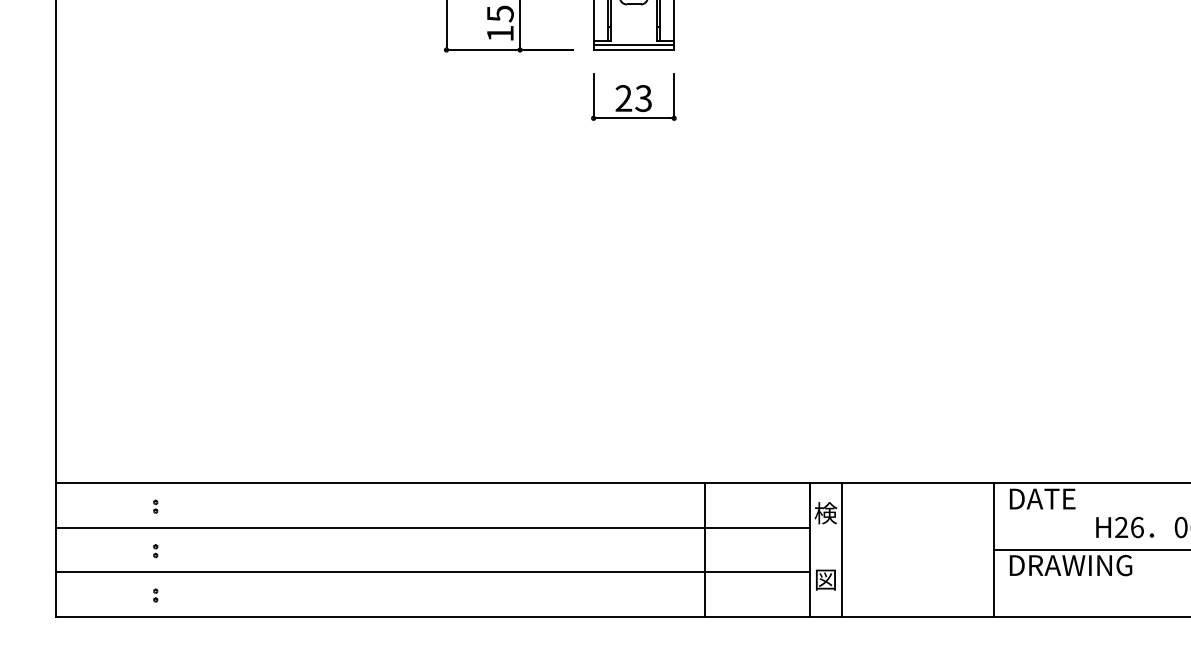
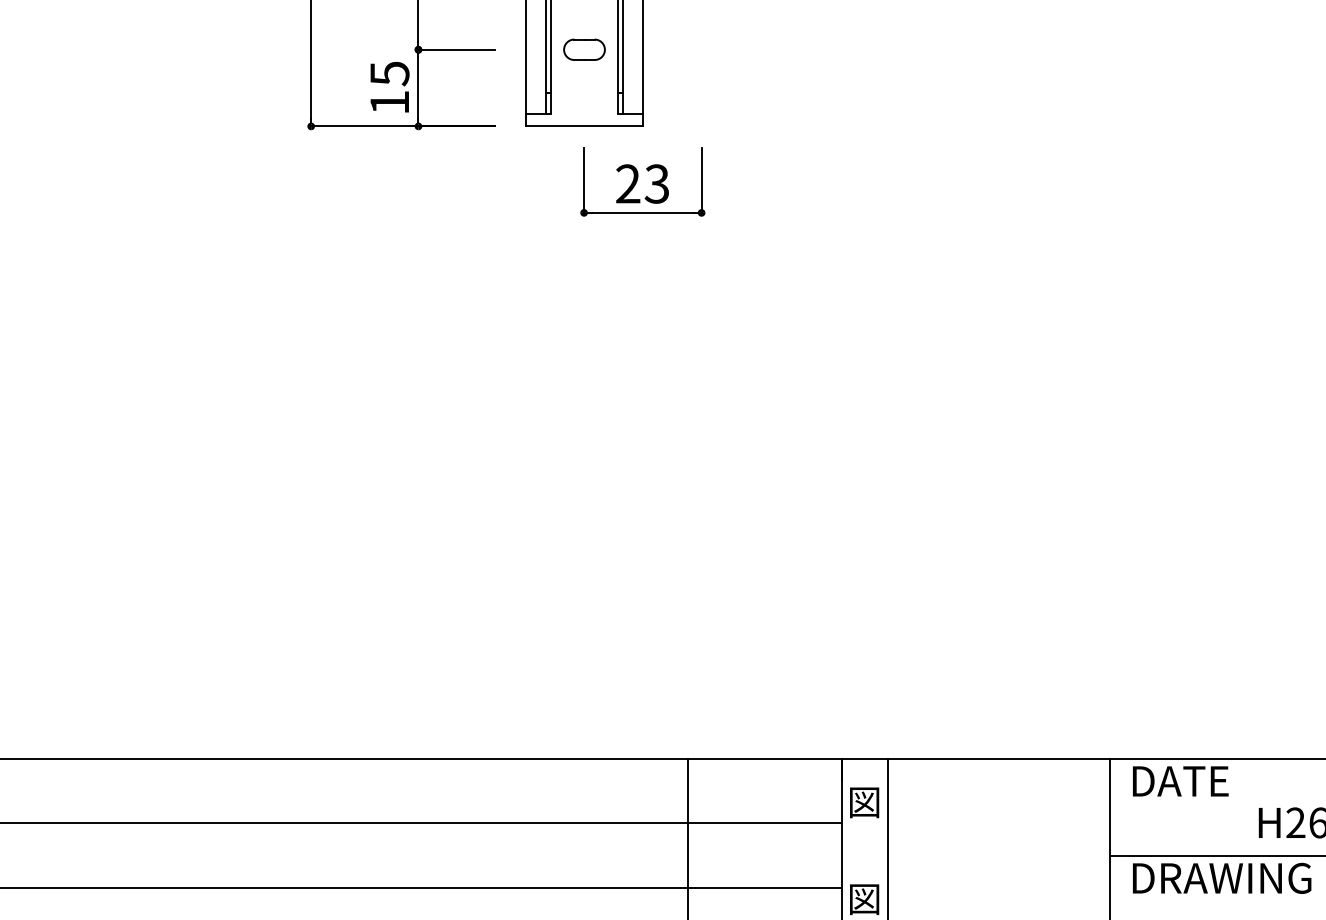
line: (633, 44) -> (583, 118), removed
part: (633, 96) -> (642, 181), moved
text: (825, 513) -> (863, 802), 検 -> 図

